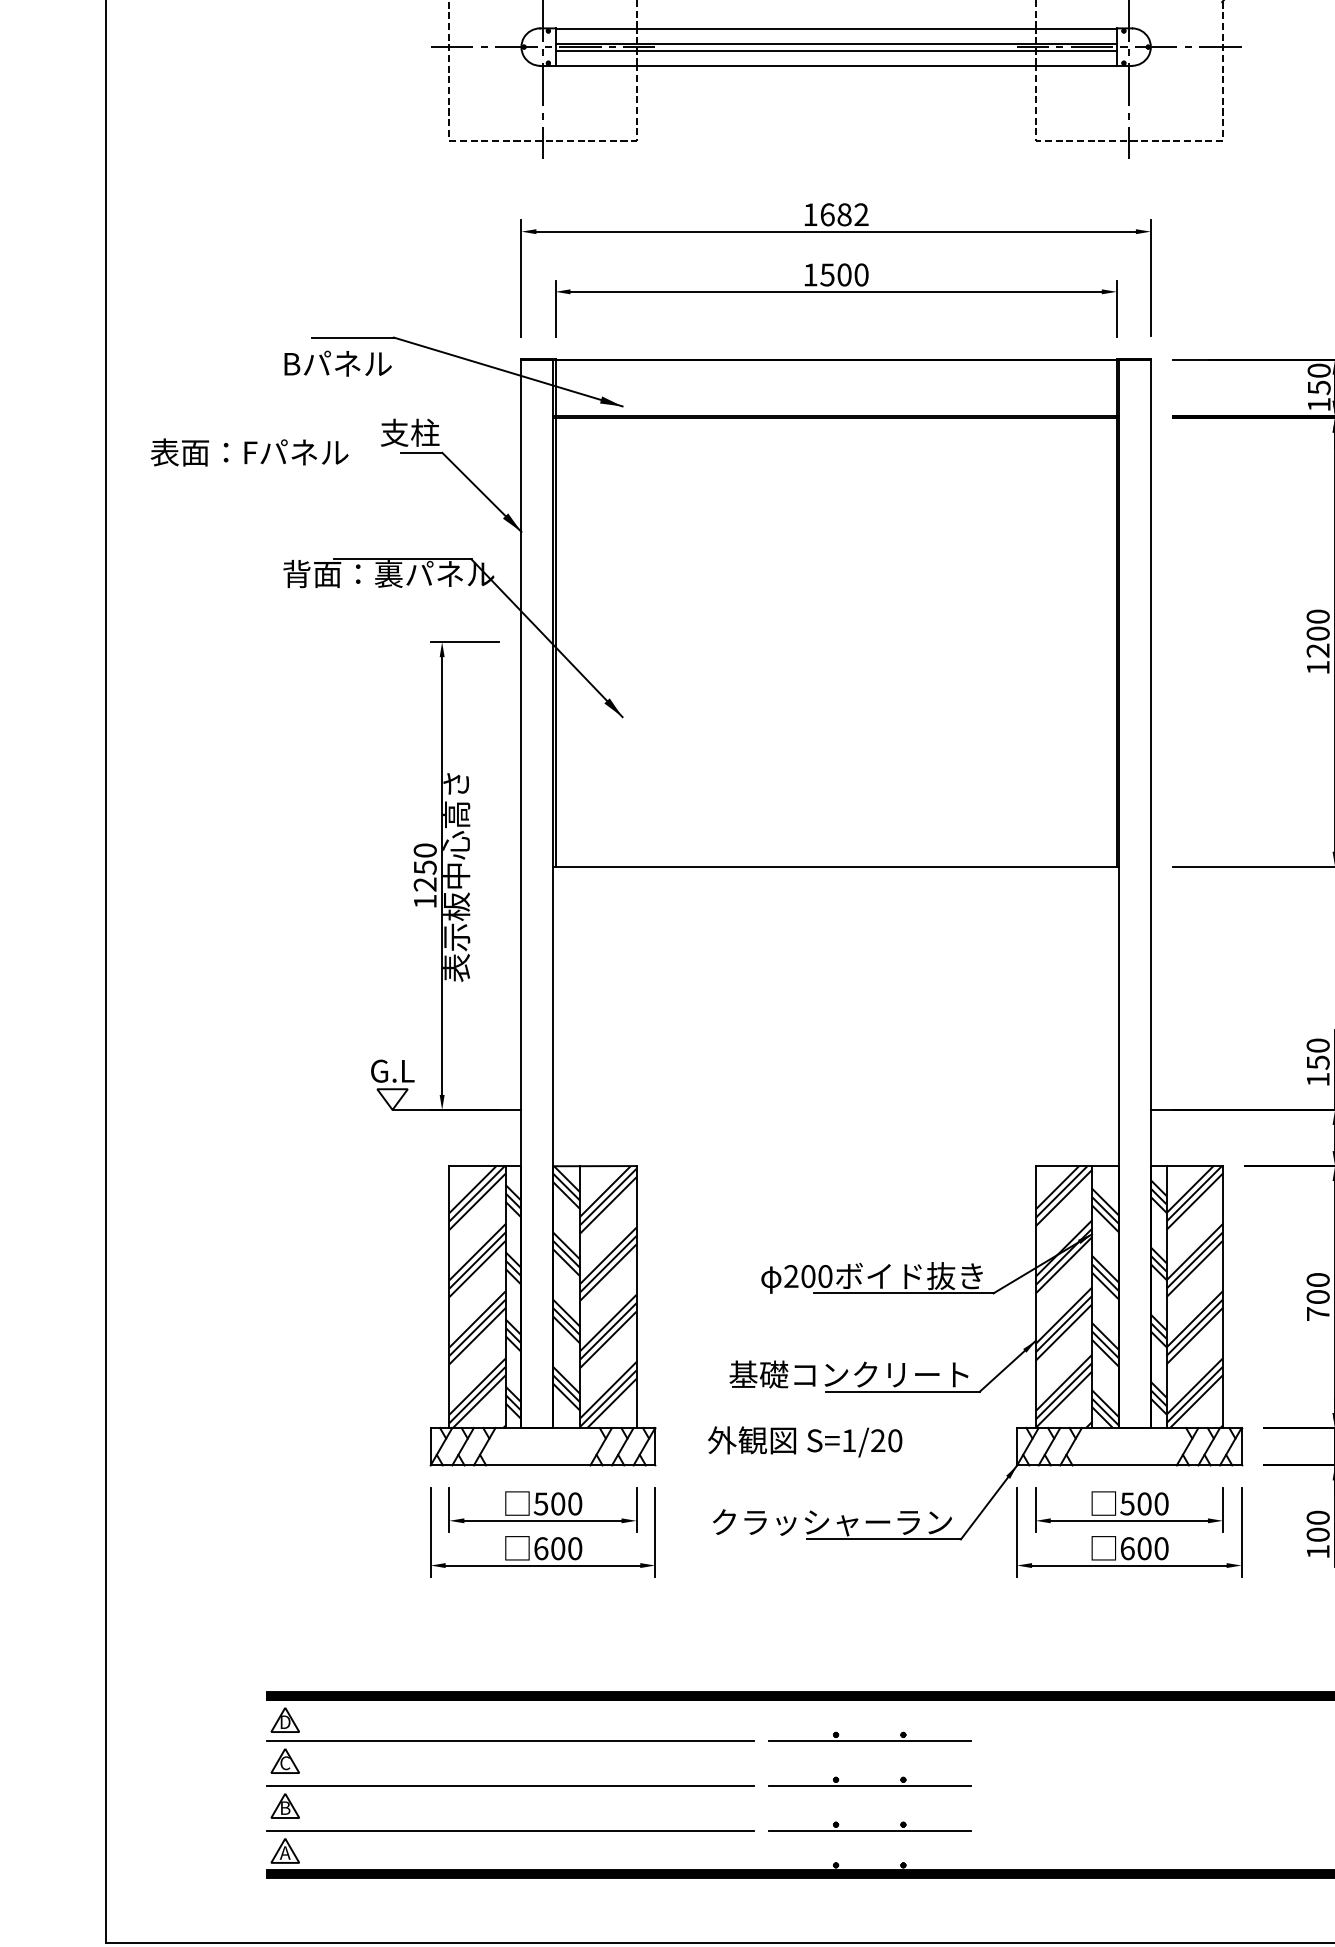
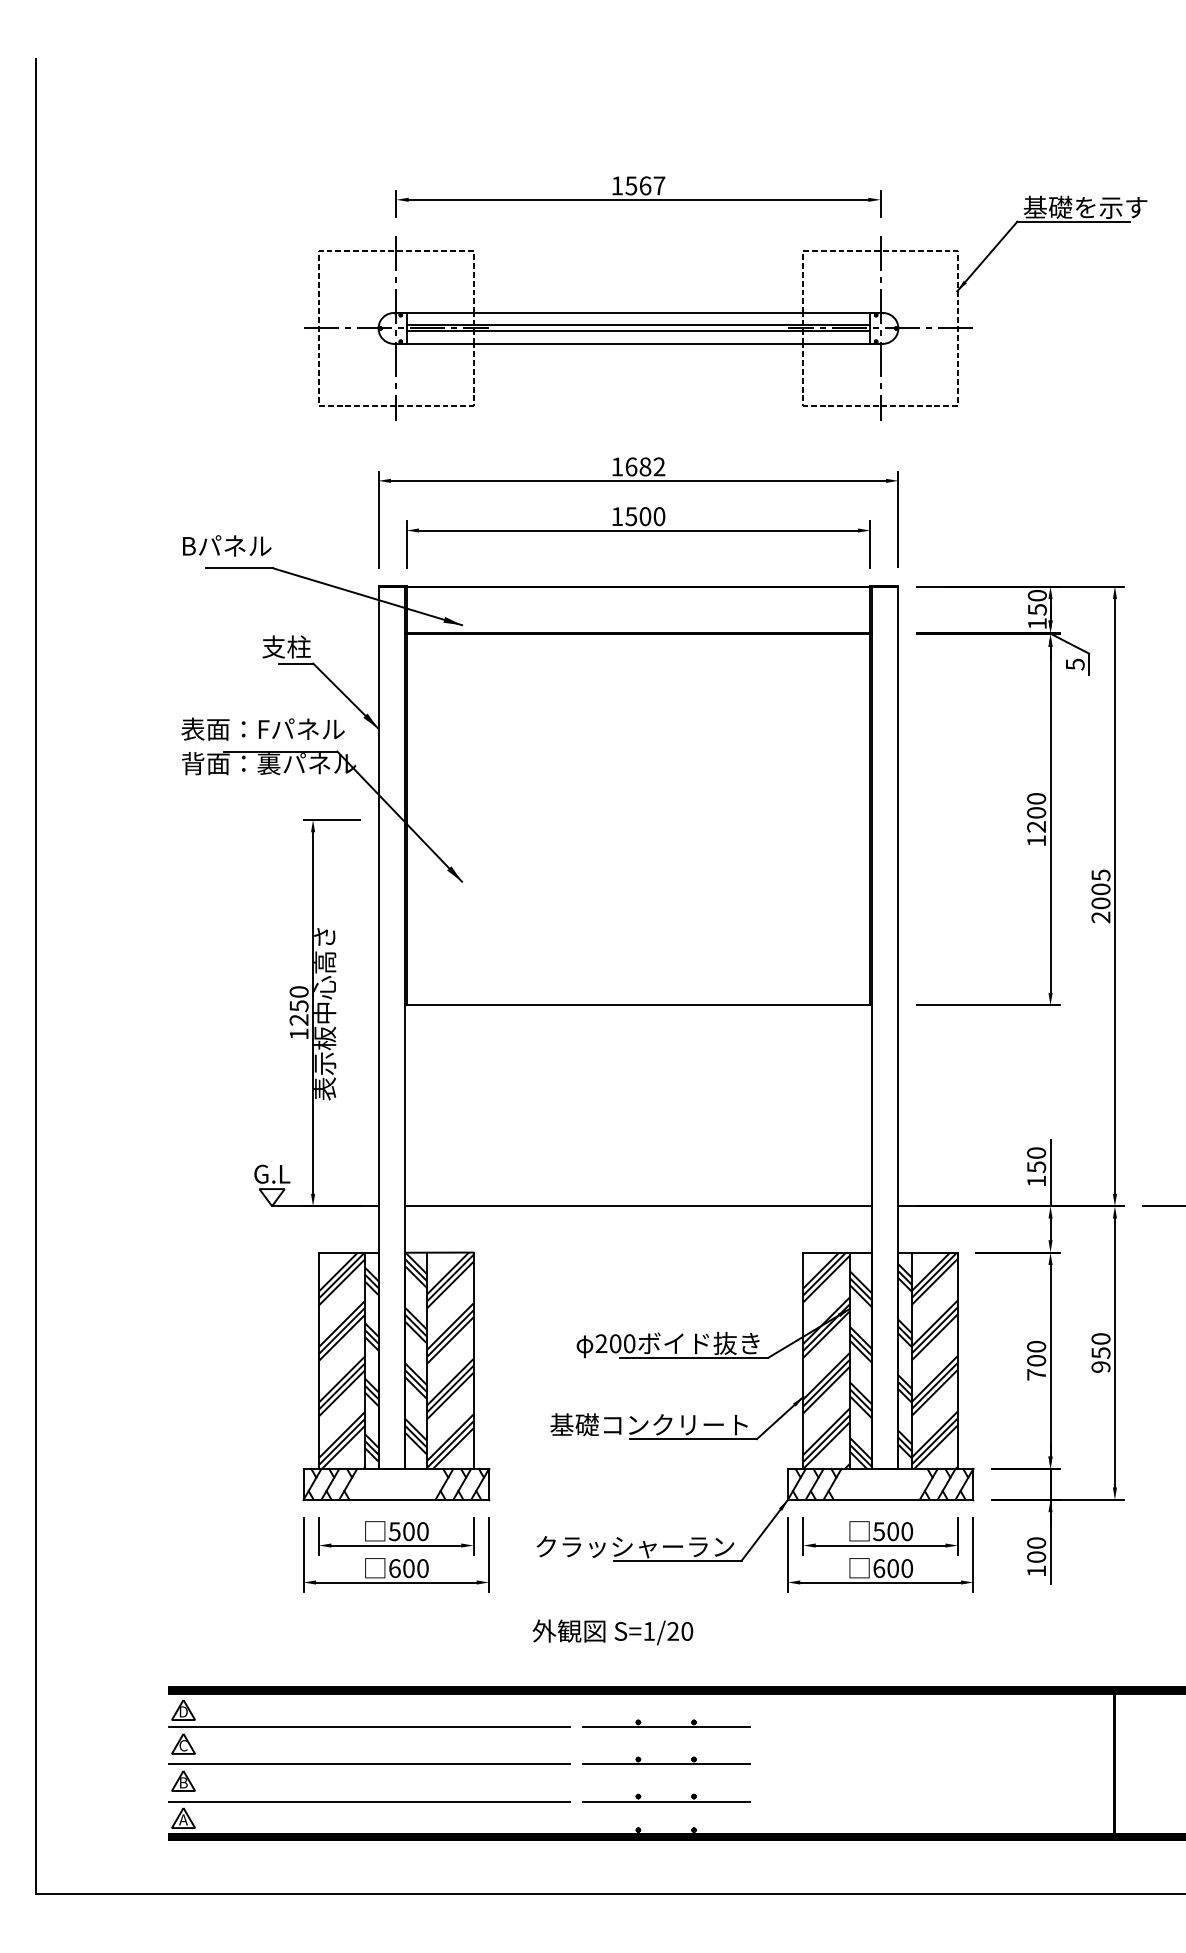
text: (338, 363) -> (227, 545), moved
text: (248, 451) -> (262, 728), moved
line: (836, 1110) -> (638, 1206), added
text: (804, 1442) -> (612, 1632), moved

